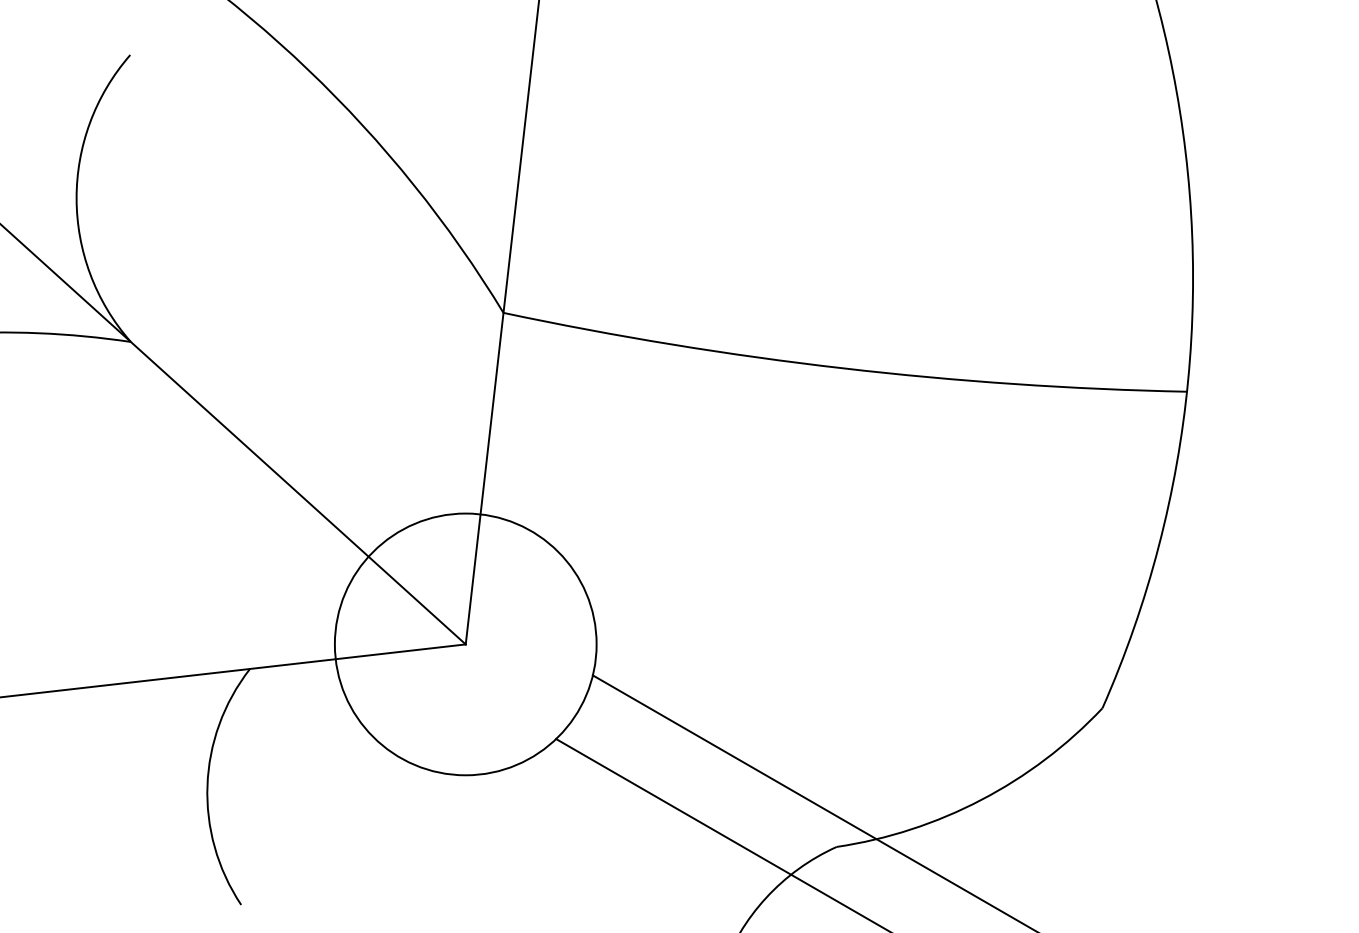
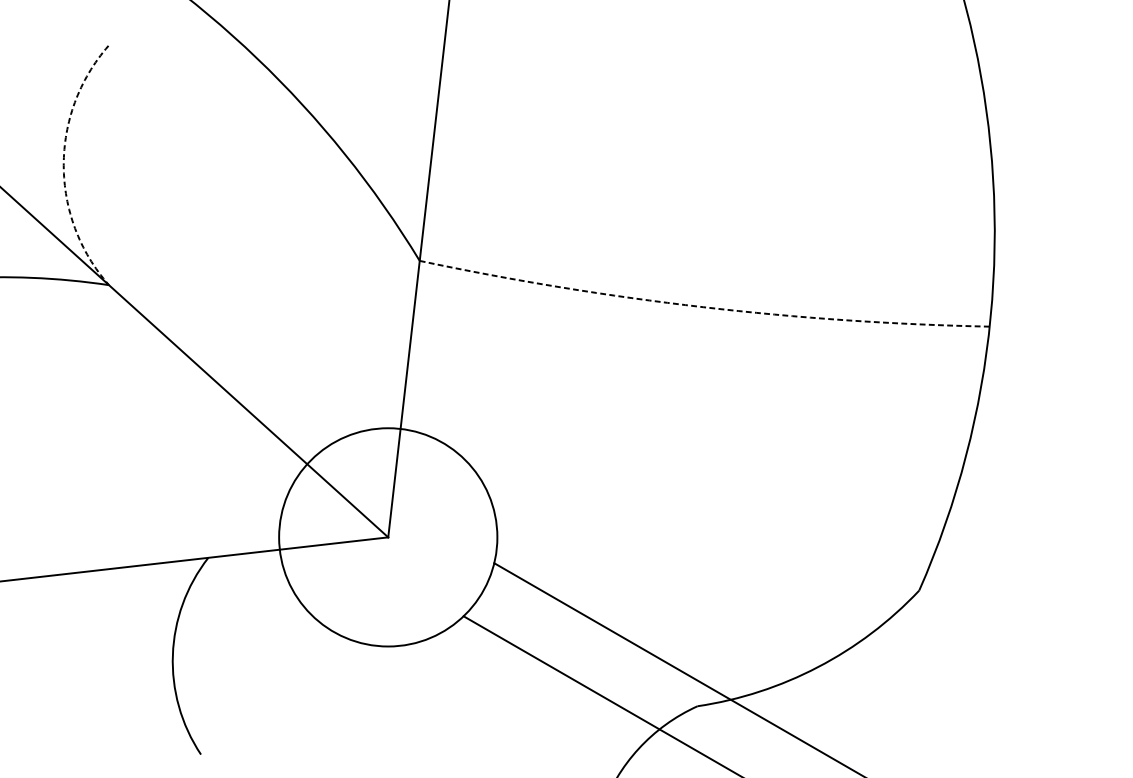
arc: (76, 198) -> (63, 165), solid -> dashed
arc: (843, 368) -> (703, 307), solid -> dashed

